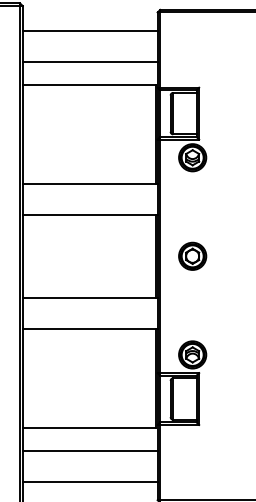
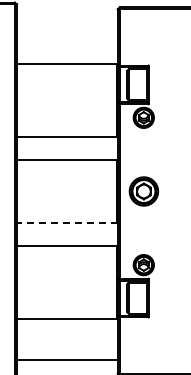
line: (89, 30) -> (66, 22), removed
line: (89, 62) -> (66, 46), removed
part: (192, 256) -> (143, 191), size x1.4
line: (89, 297) -> (66, 222), solid -> dashed
line: (89, 450) -> (66, 336), removed

